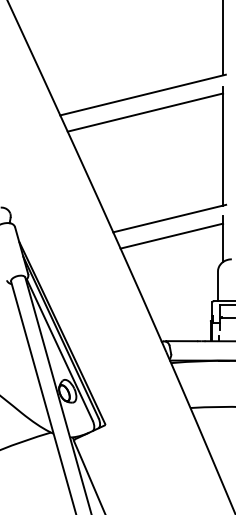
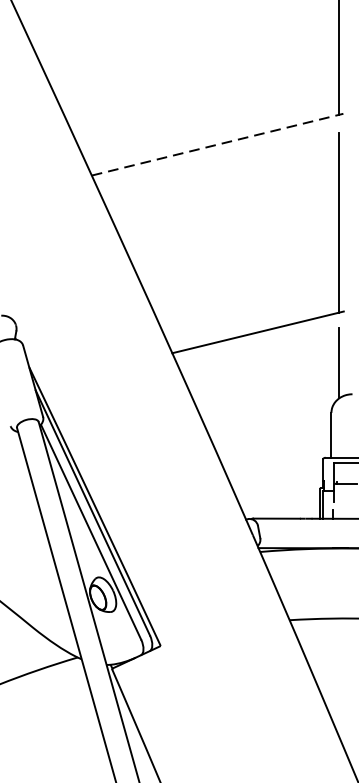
line: (143, 94) -> (218, 143), solid -> dashed
line: (145, 112) -> (221, 171), removed
line: (171, 235) -> (260, 358), removed

